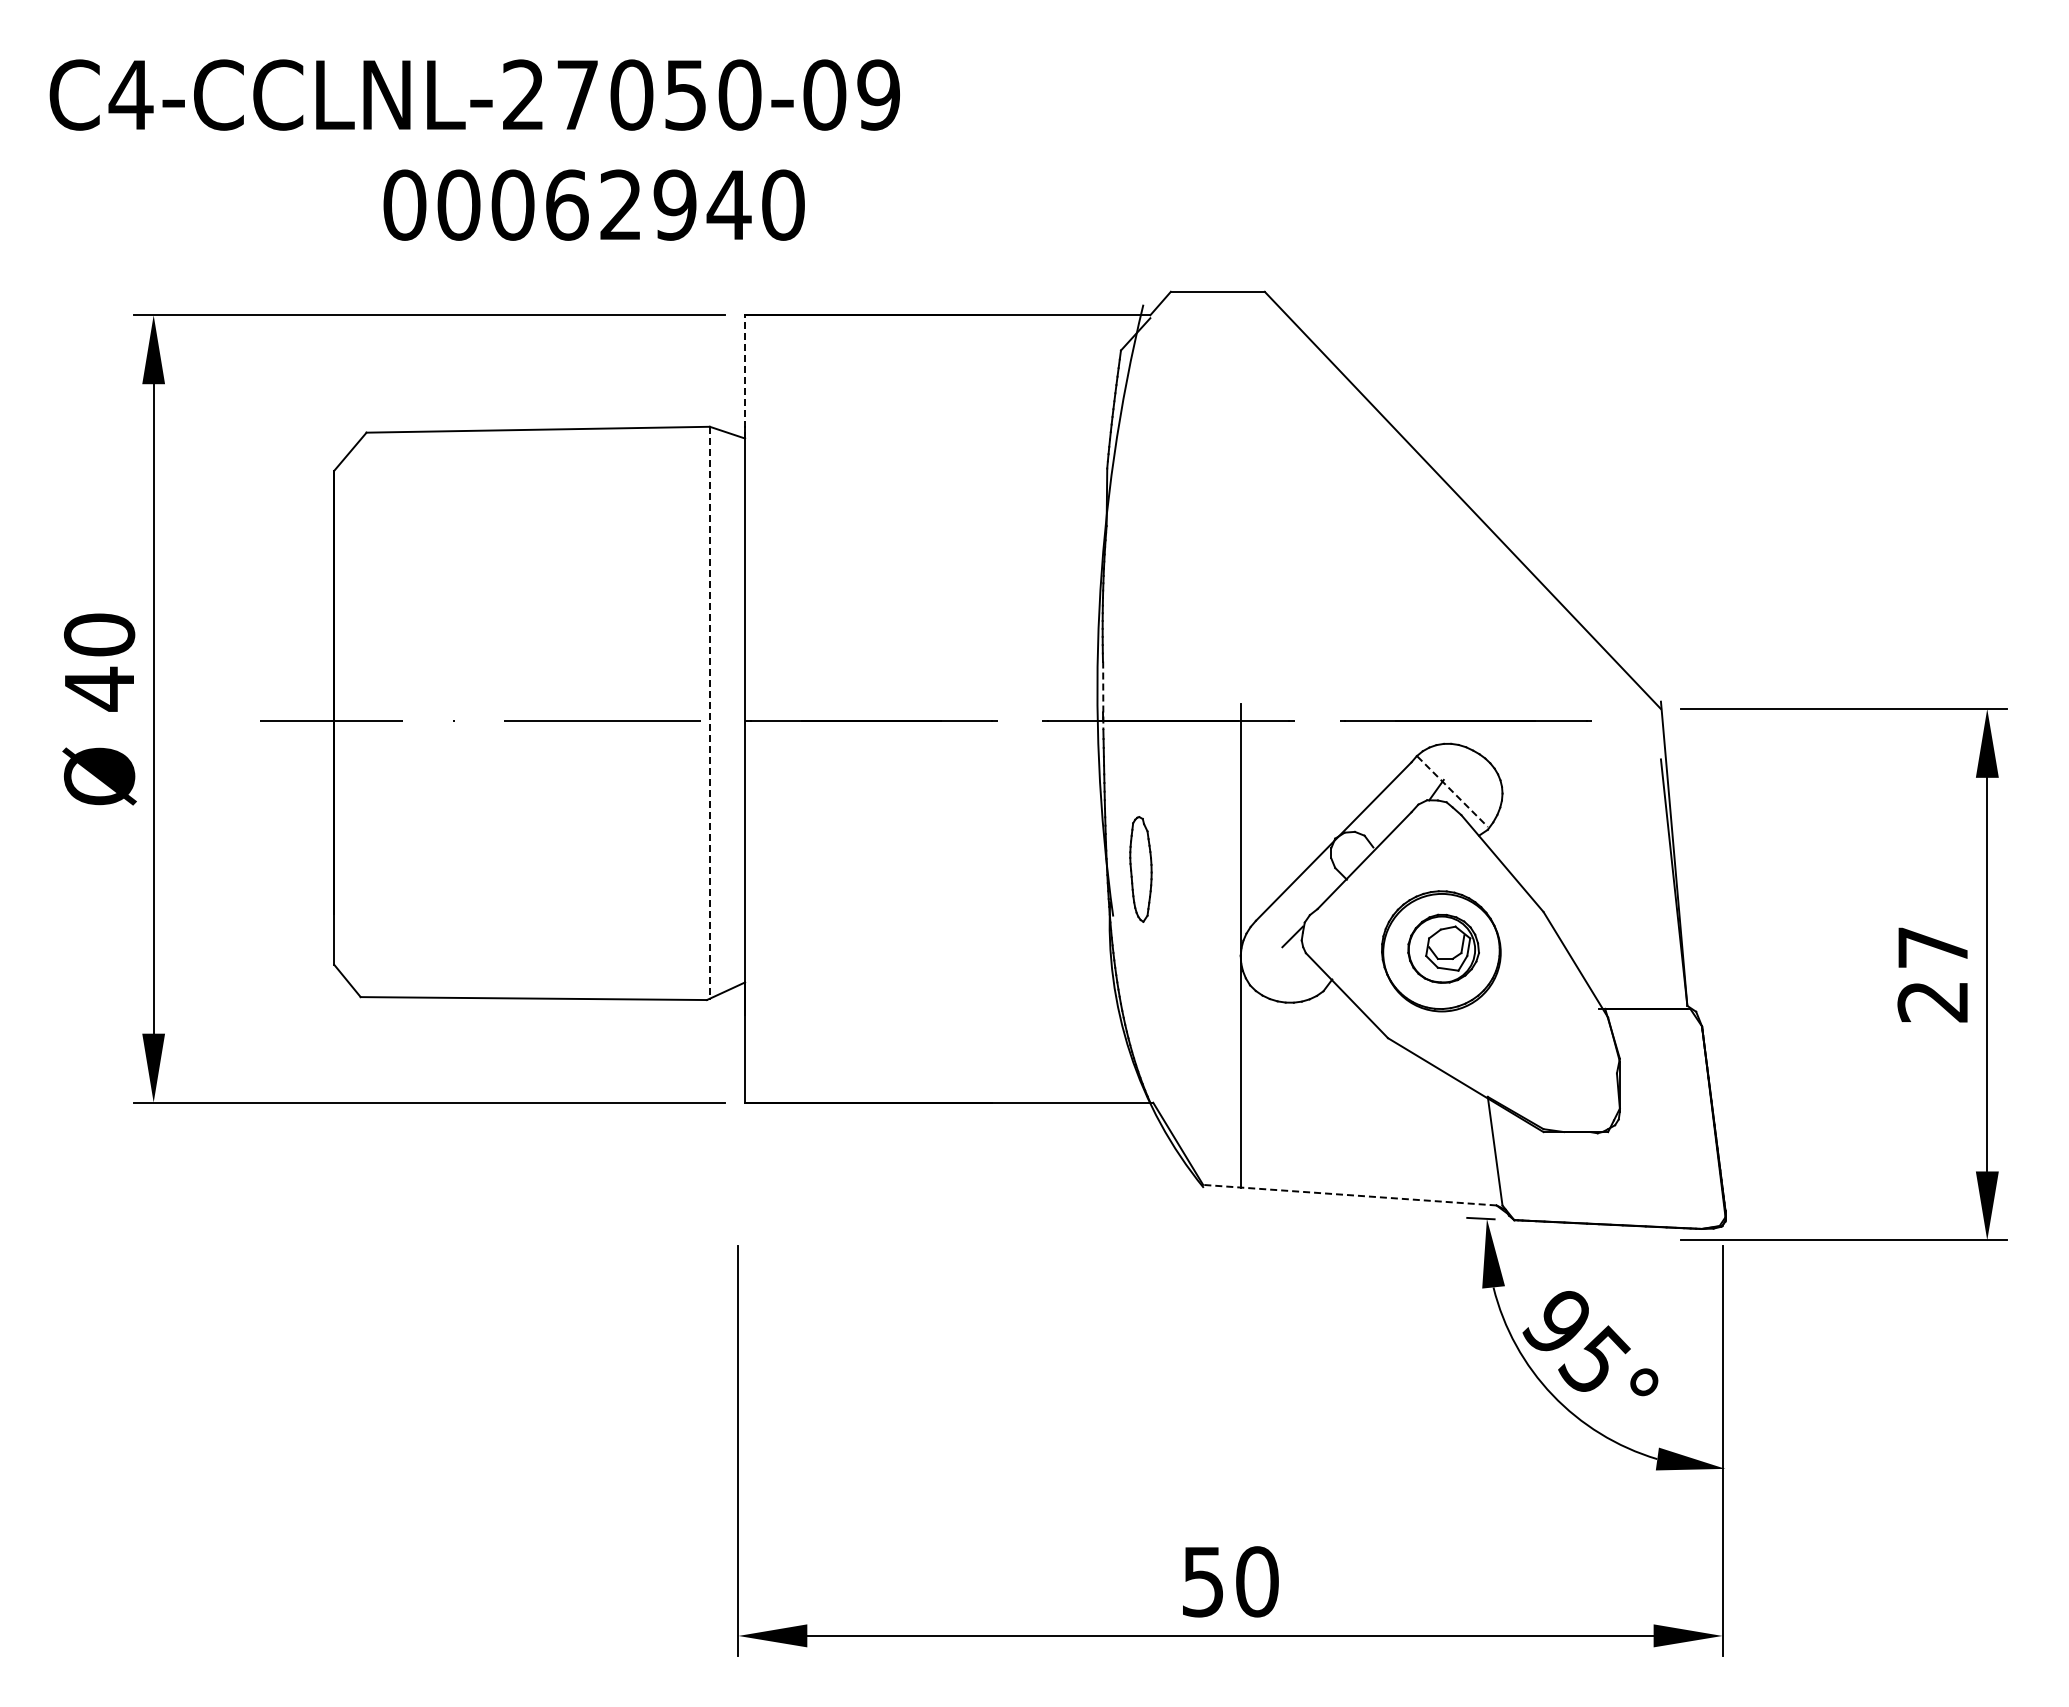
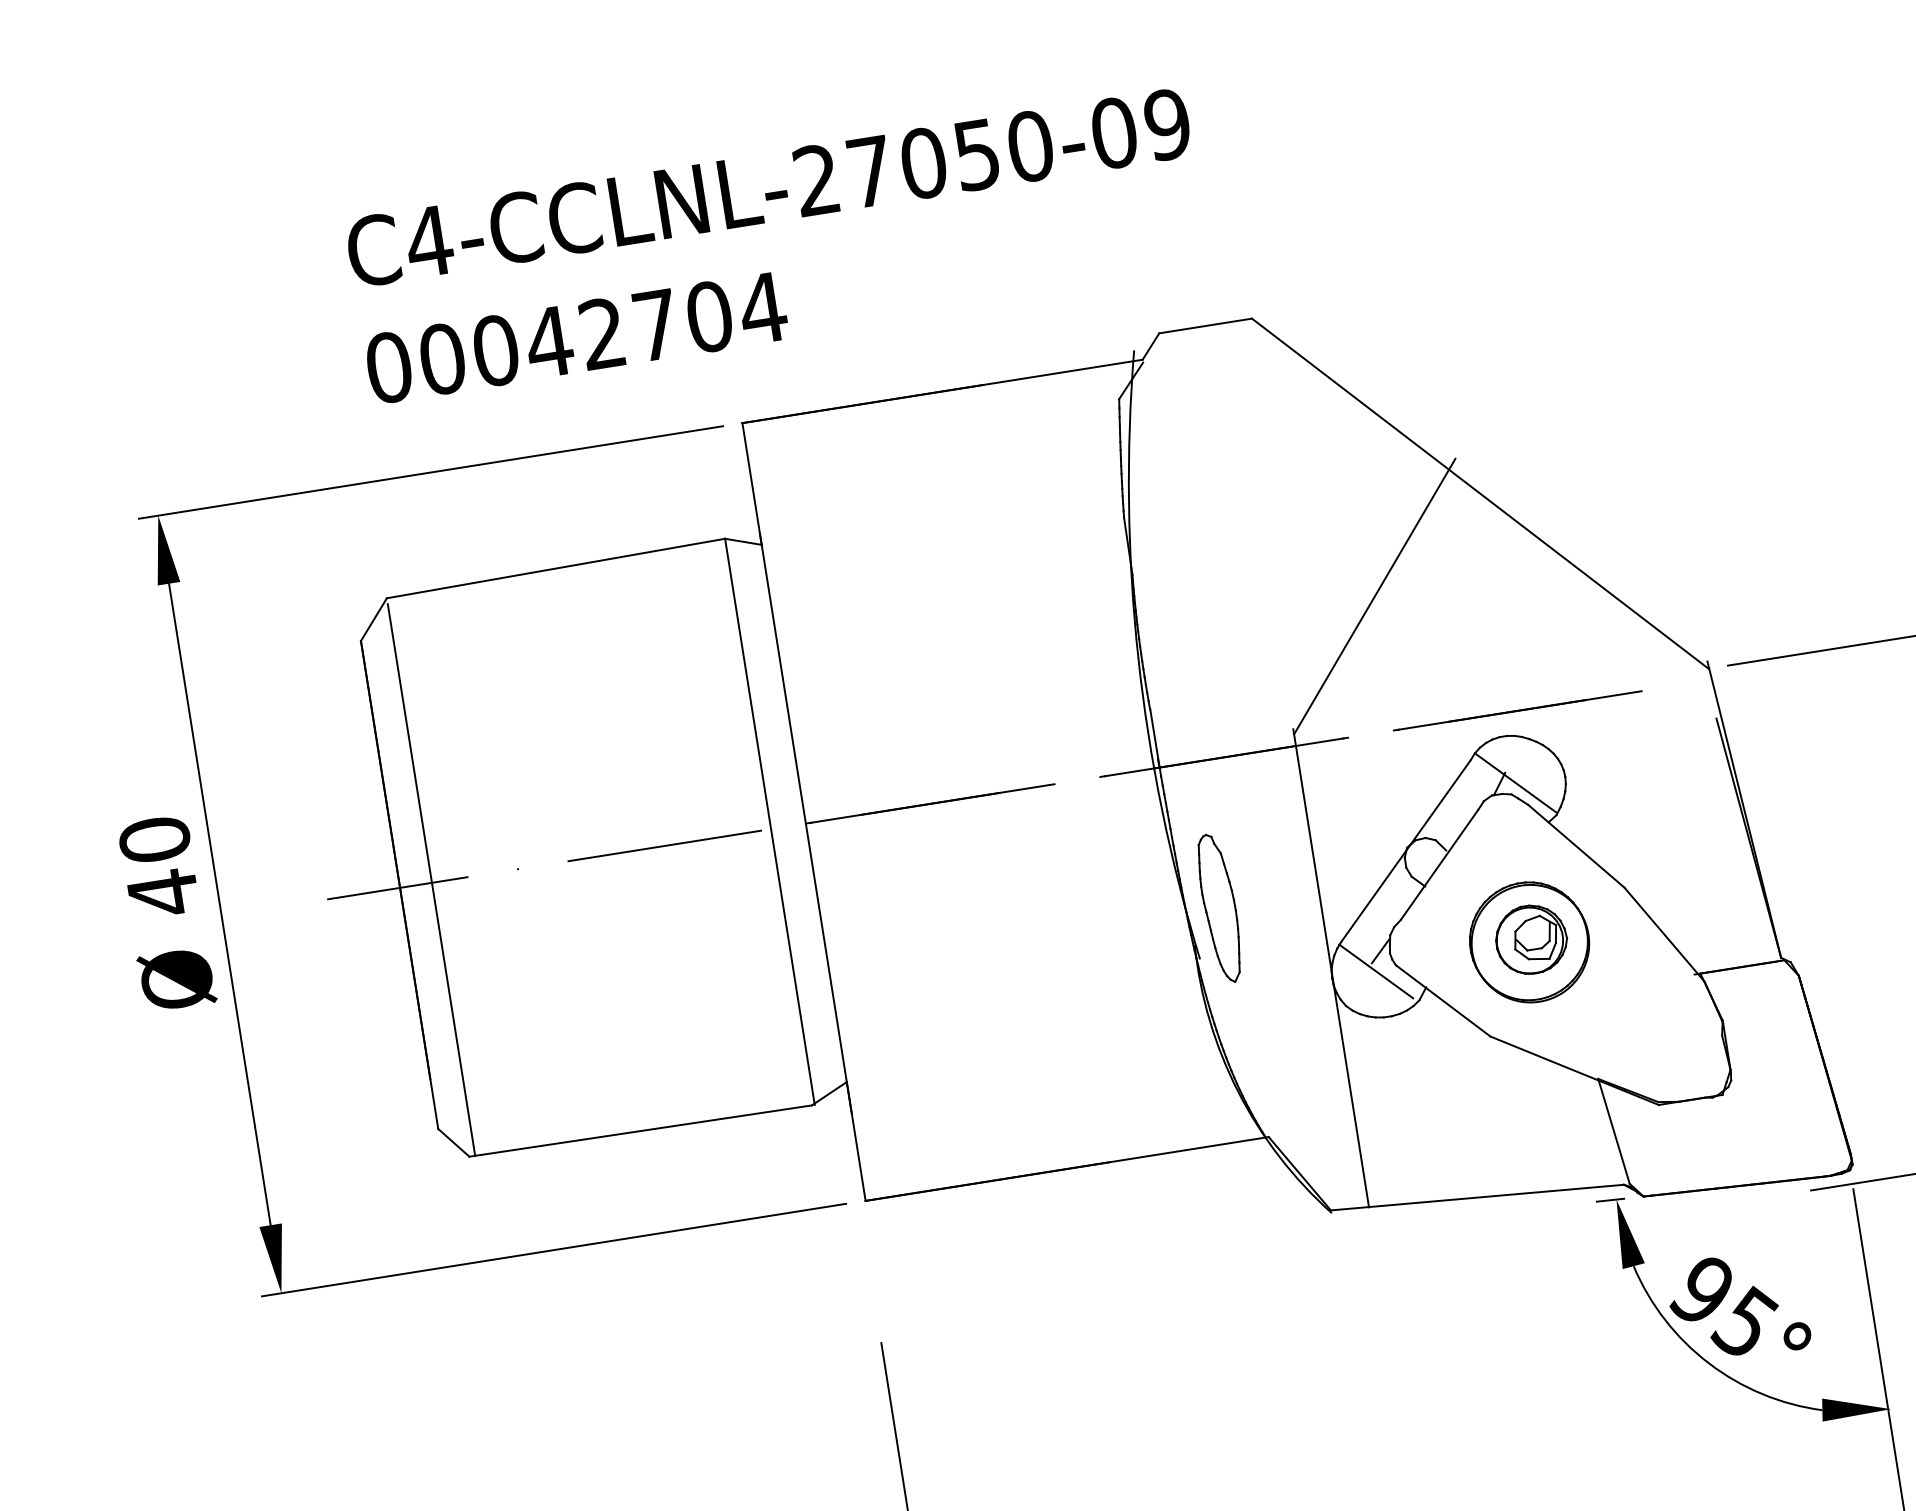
text: (474, 94) -> (768, 187), moved
text: (674, 204) -> (655, 324), 00062940 -> 00042704
line: (745, 376) -> (752, 483), dashed -> solid
line: (1342, 585) -> (1374, 596), added
line: (1103, 696) -> (1156, 743), dashed -> solid
line: (709, 713) -> (769, 822), dashed -> solid
line: (366, 717) -> (431, 879), added
line: (1452, 791) -> (1515, 782), dashed -> solid
part: (1140, 869) -> (1219, 908), size x1.43
line: (1285, 955) -> (1376, 970), added
line: (1349, 1195) -> (1477, 1197), dashed -> solid

